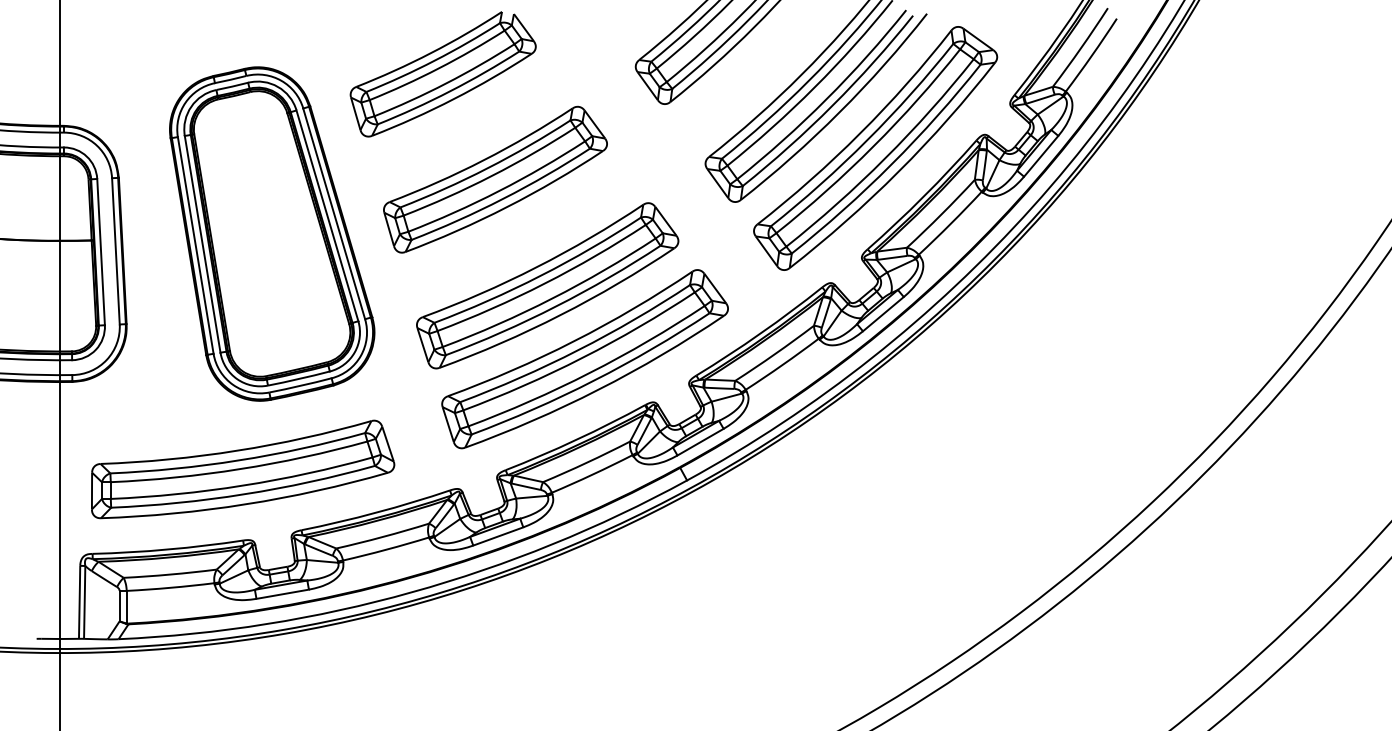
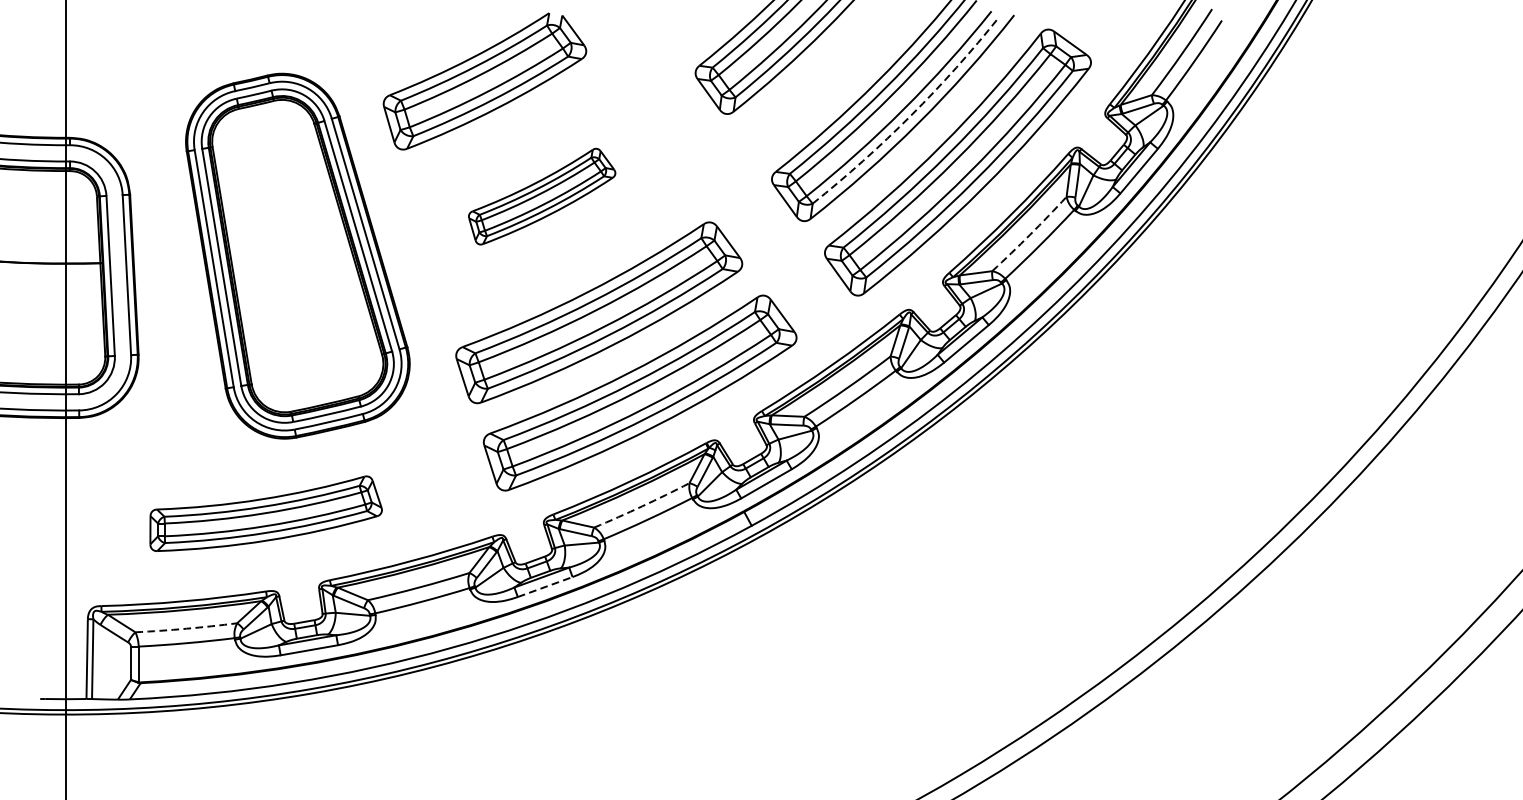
arc: (832, 105) -> (910, 115), solid -> dashed
part: (495, 179) -> (542, 196), size x0.6
arc: (941, 214) -> (1030, 234), solid -> dashed
arc: (587, 462) -> (642, 506), solid -> dashed
part: (243, 469) -> (266, 513), size x0.7
line: (498, 536) -> (545, 587), solid -> dashed
arc: (170, 574) -> (186, 628), solid -> dashed

